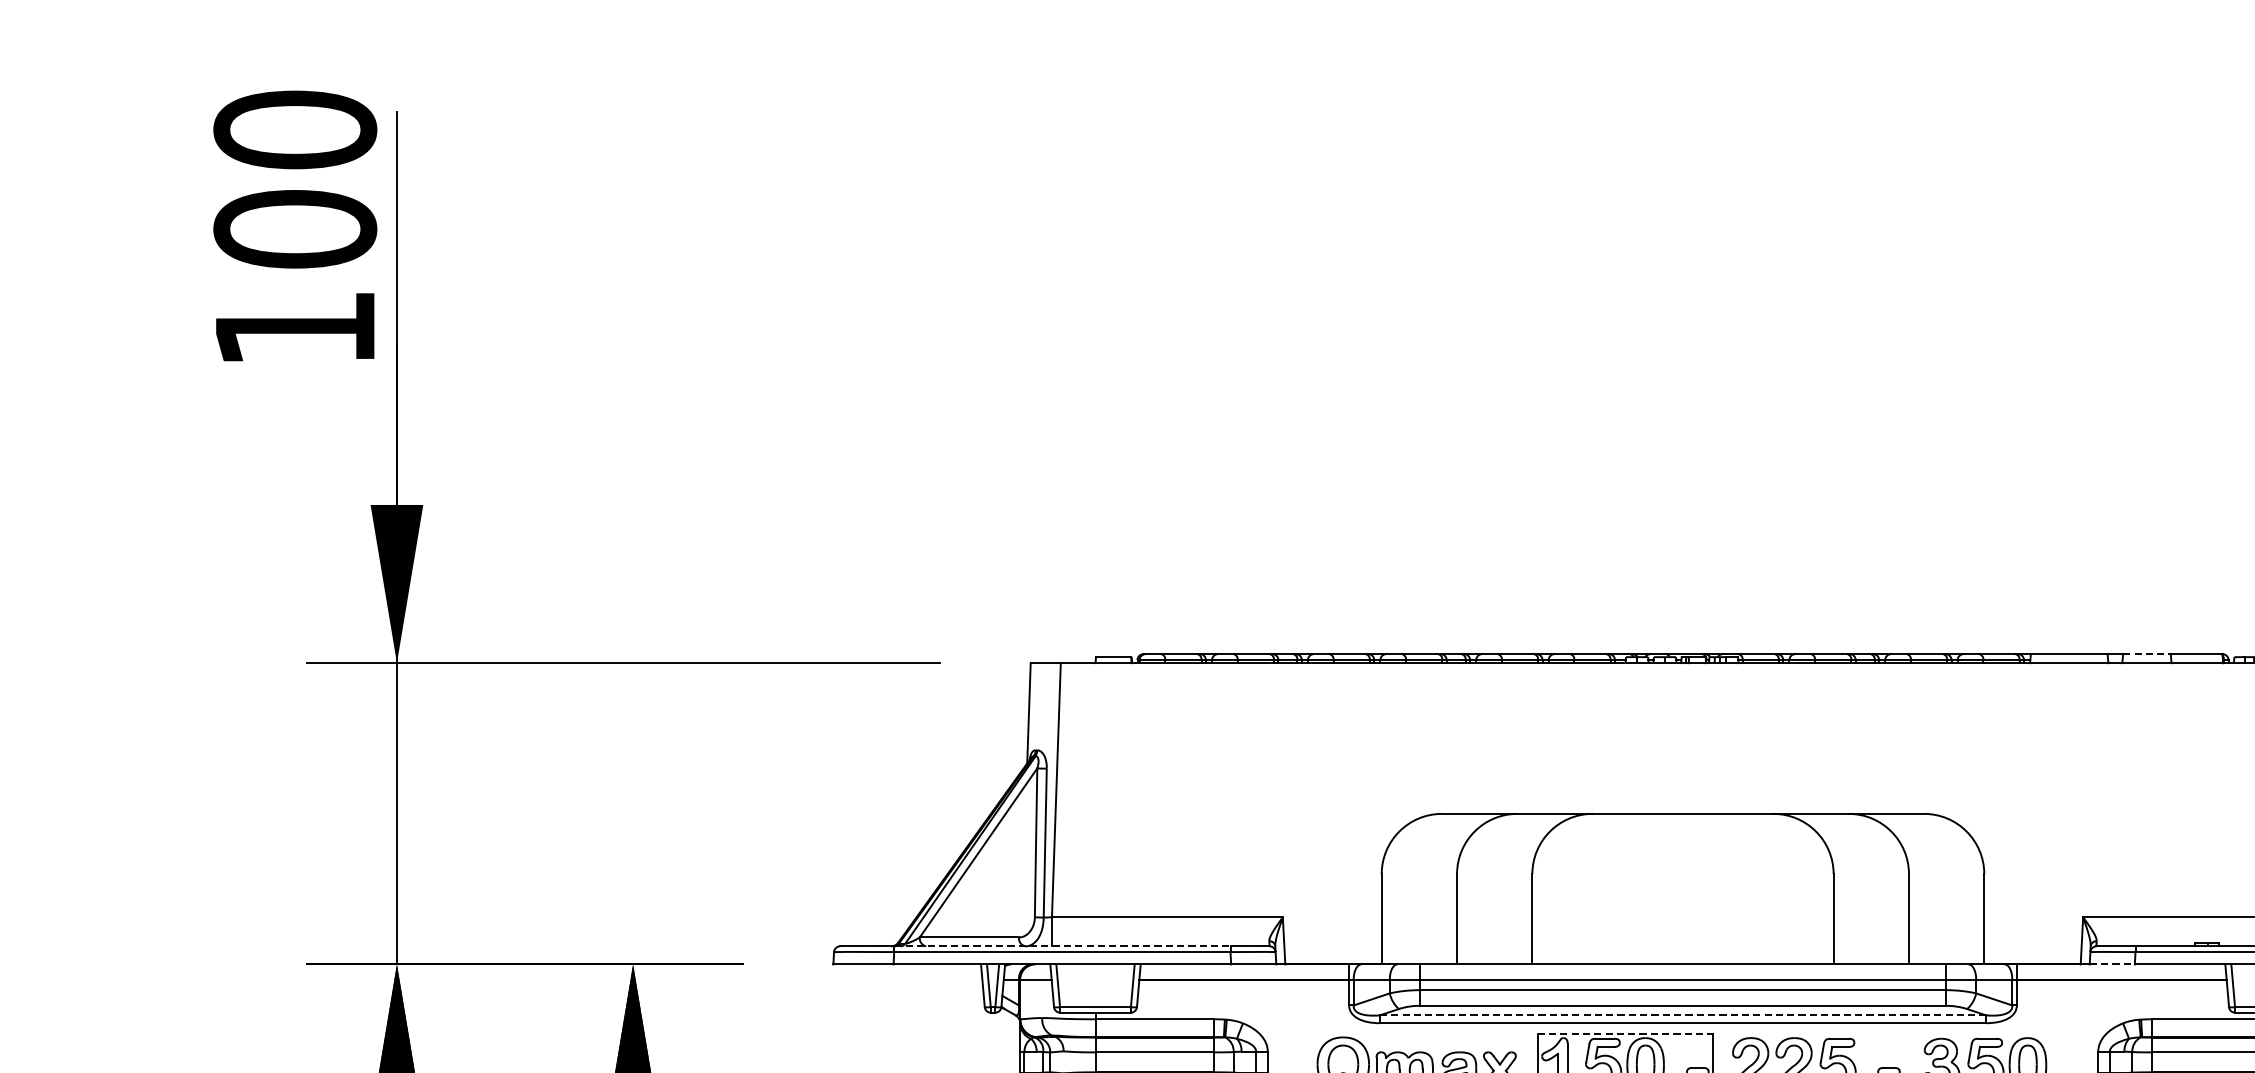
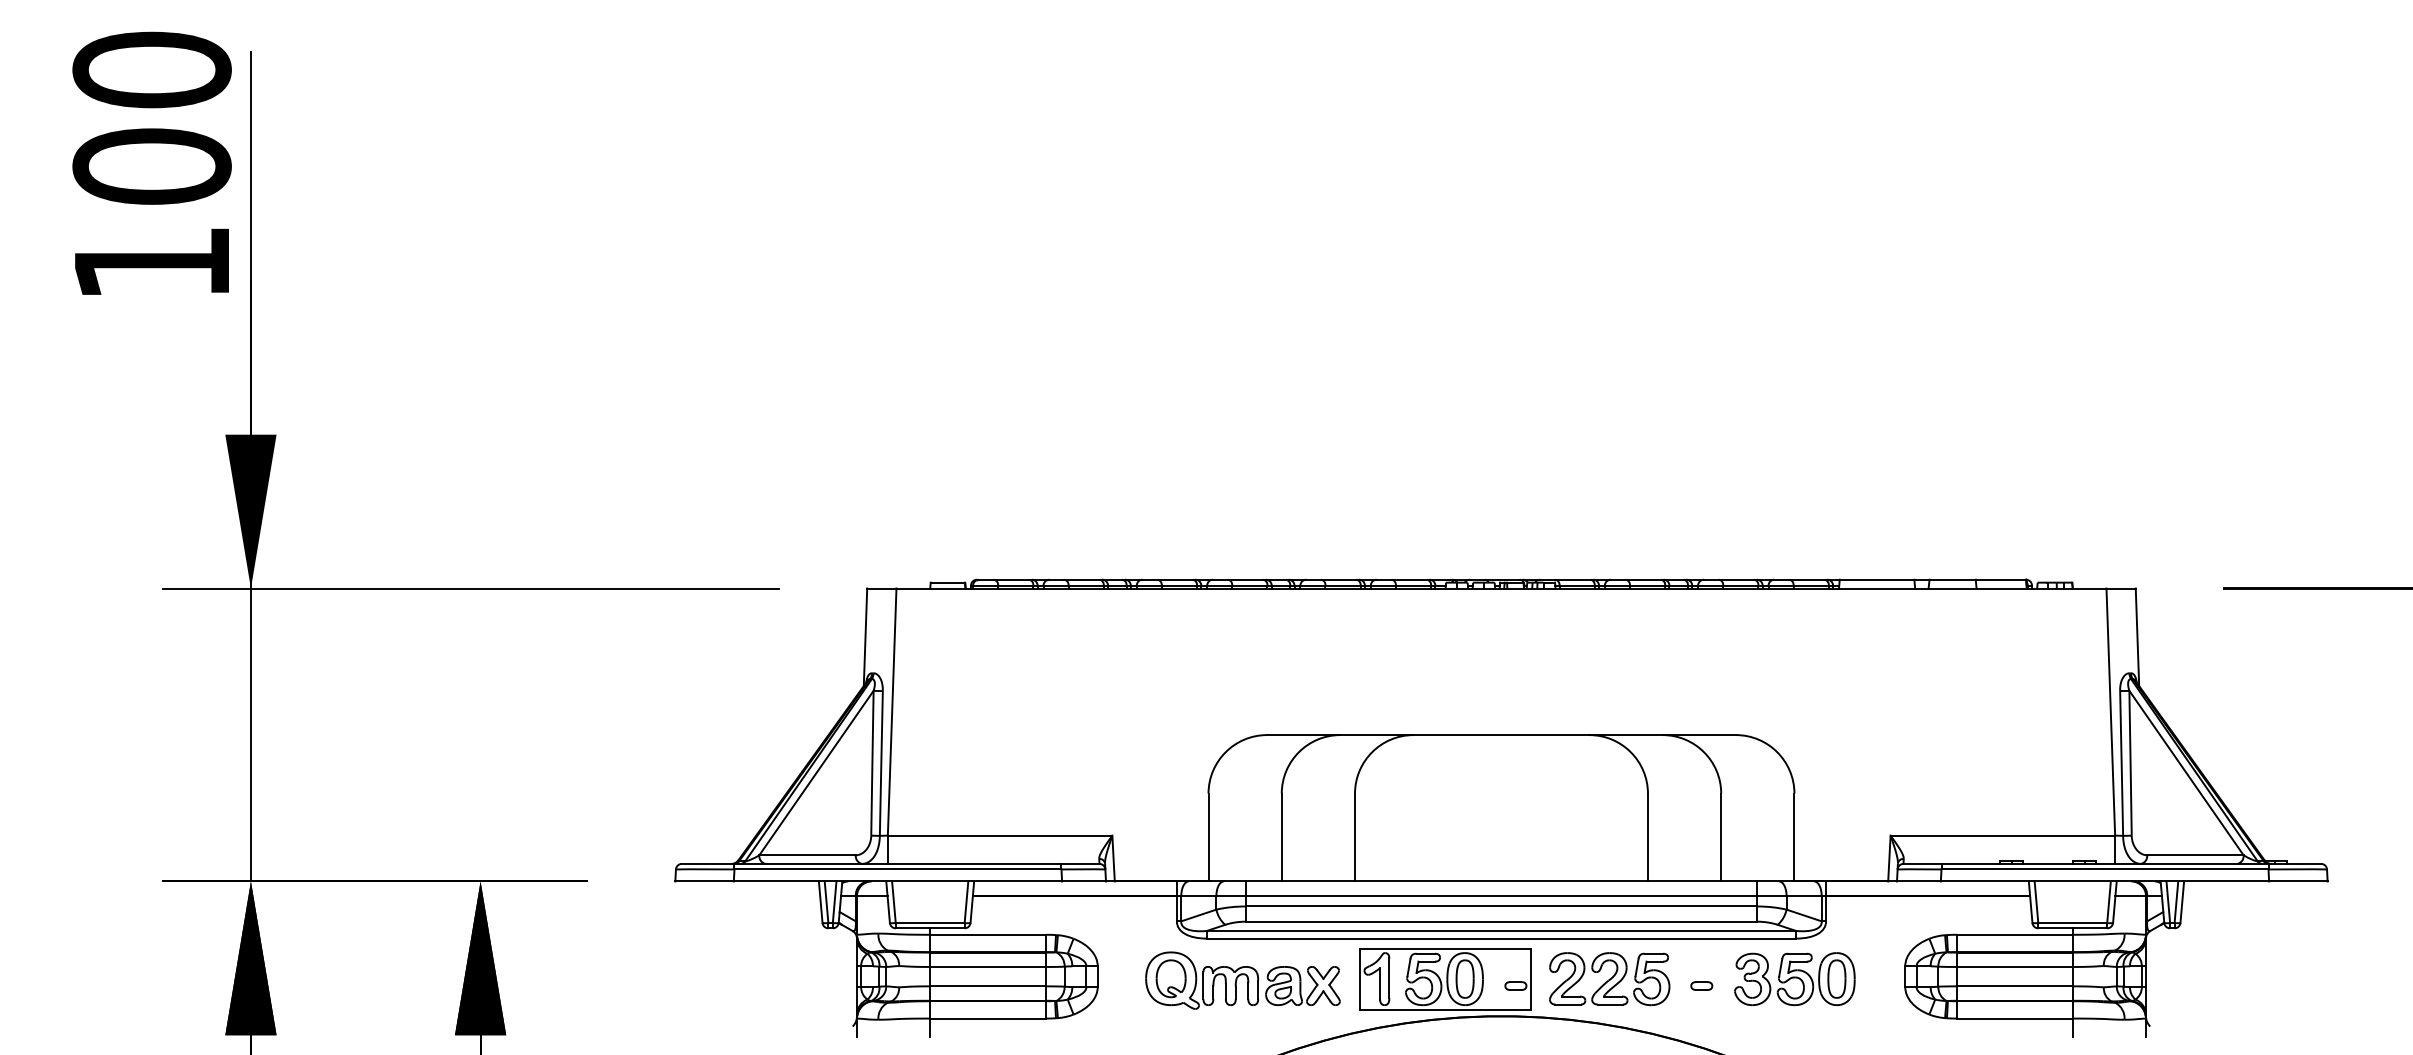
line: (2147, 653) -> (1953, 579), dashed -> solid
line: (1061, 945) -> (897, 863), dashed -> solid
line: (2111, 964) -> (1918, 881), dashed -> solid
line: (1683, 1014) -> (1501, 930), dashed -> solid
line: (1625, 1033) -> (1445, 948), dashed -> solid

